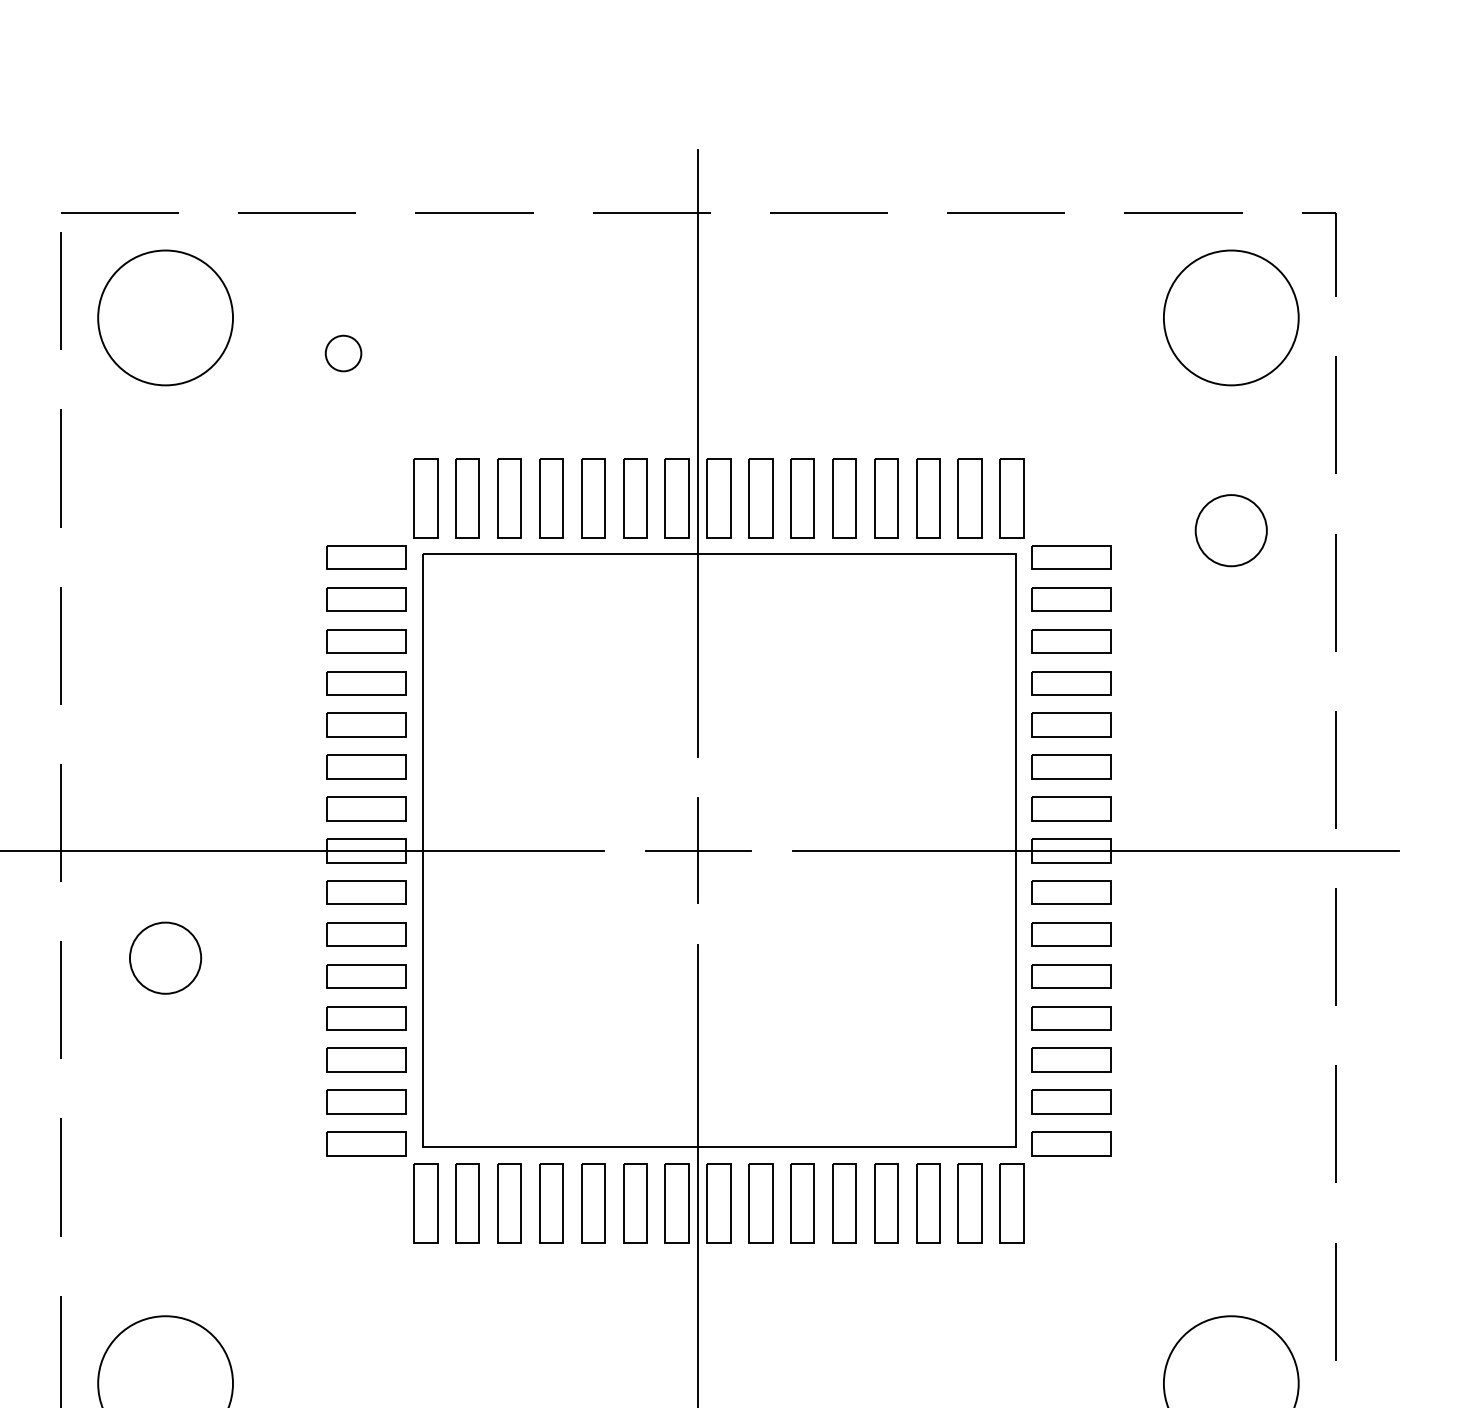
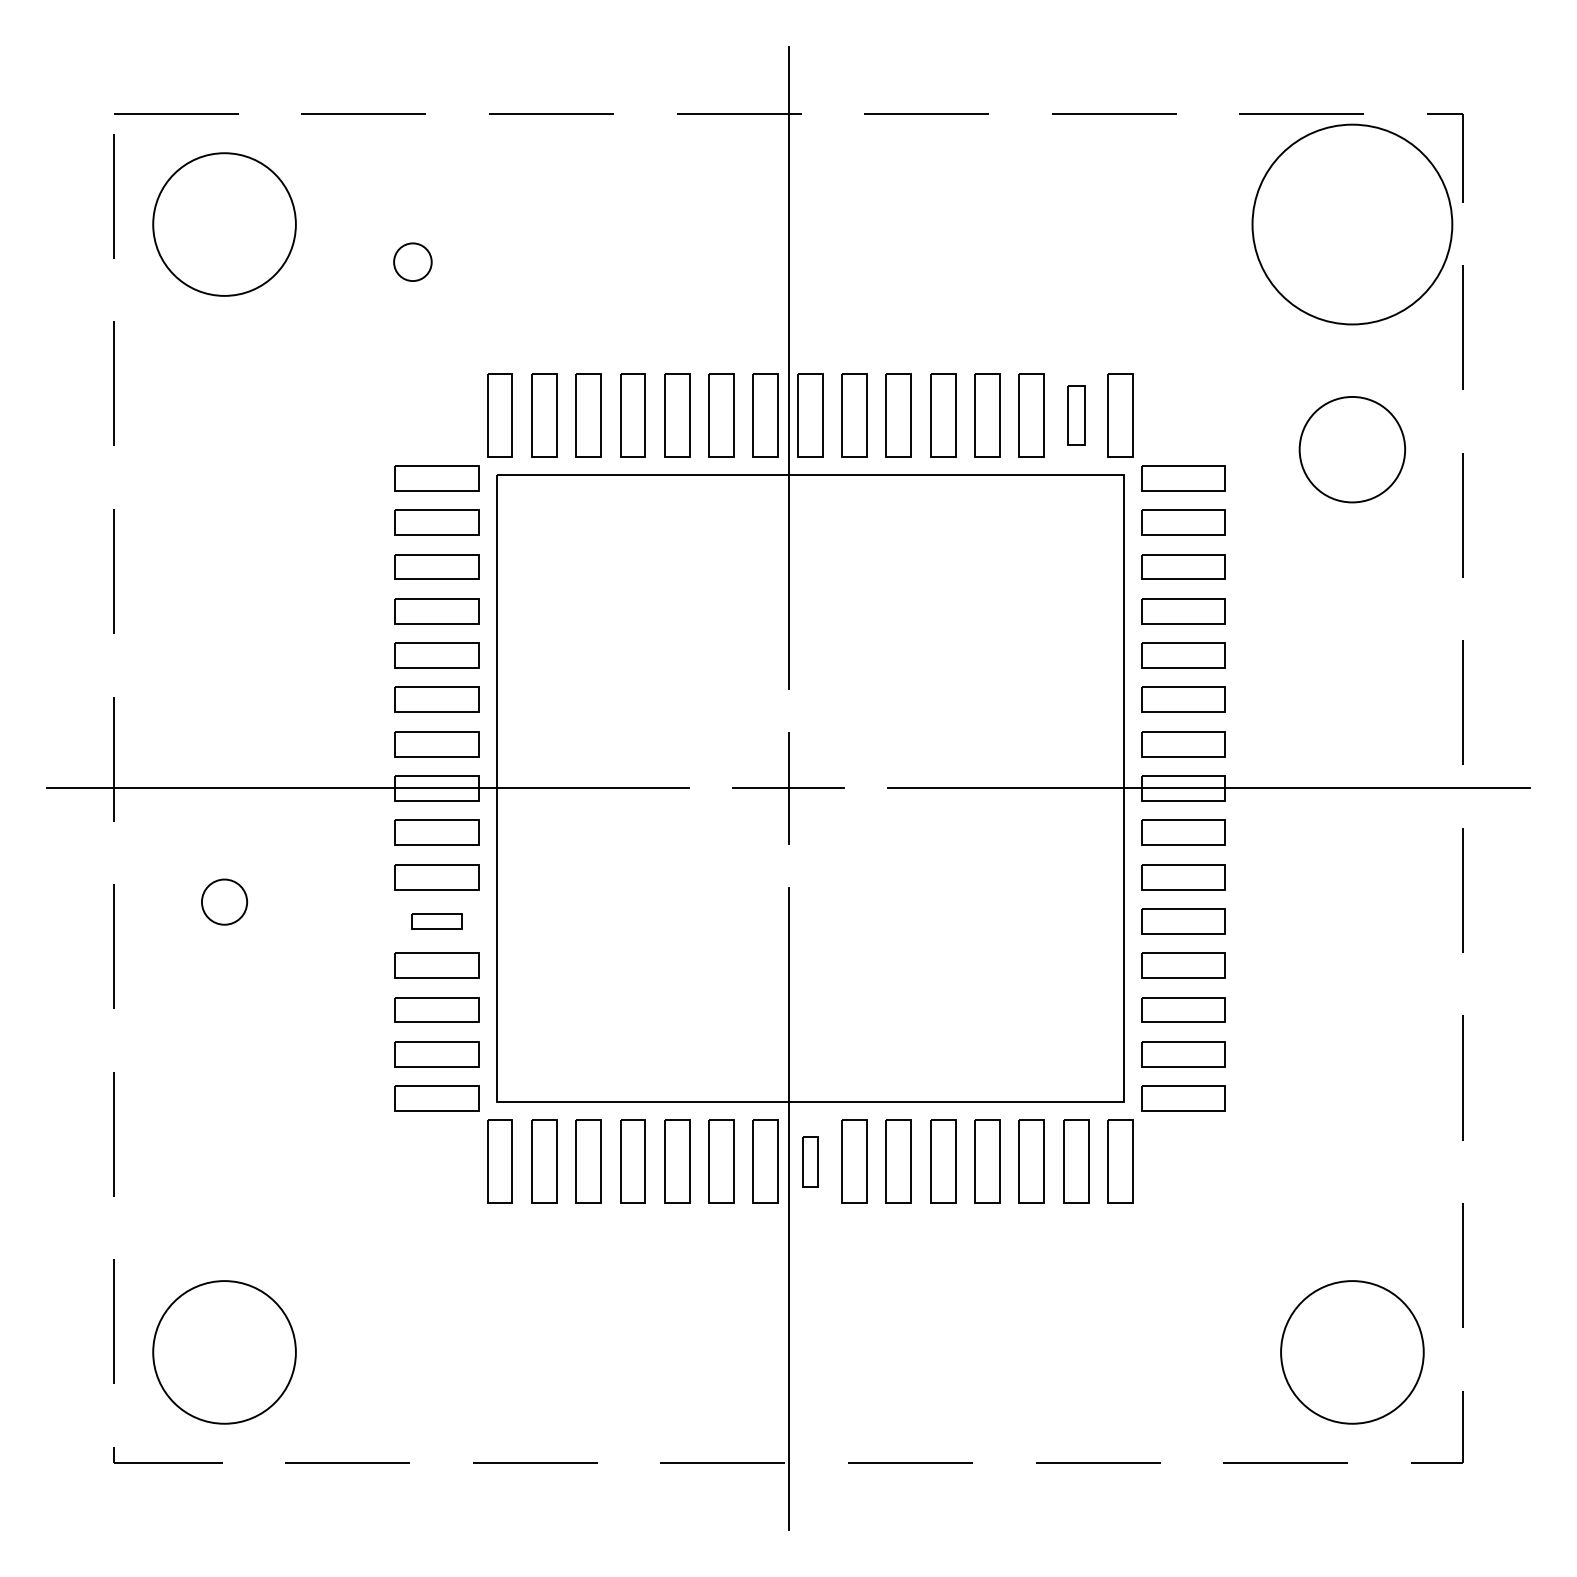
circle: (1231, 317) -> (1352, 224), size x1.4
part: (970, 498) -> (1076, 415), size x0.7
circle: (1231, 530) -> (1352, 449), size x1.4
circle: (165, 957) -> (224, 901), size x0.6
part: (365, 976) -> (436, 921), size x0.6
part: (719, 1203) -> (810, 1161), size x0.6

